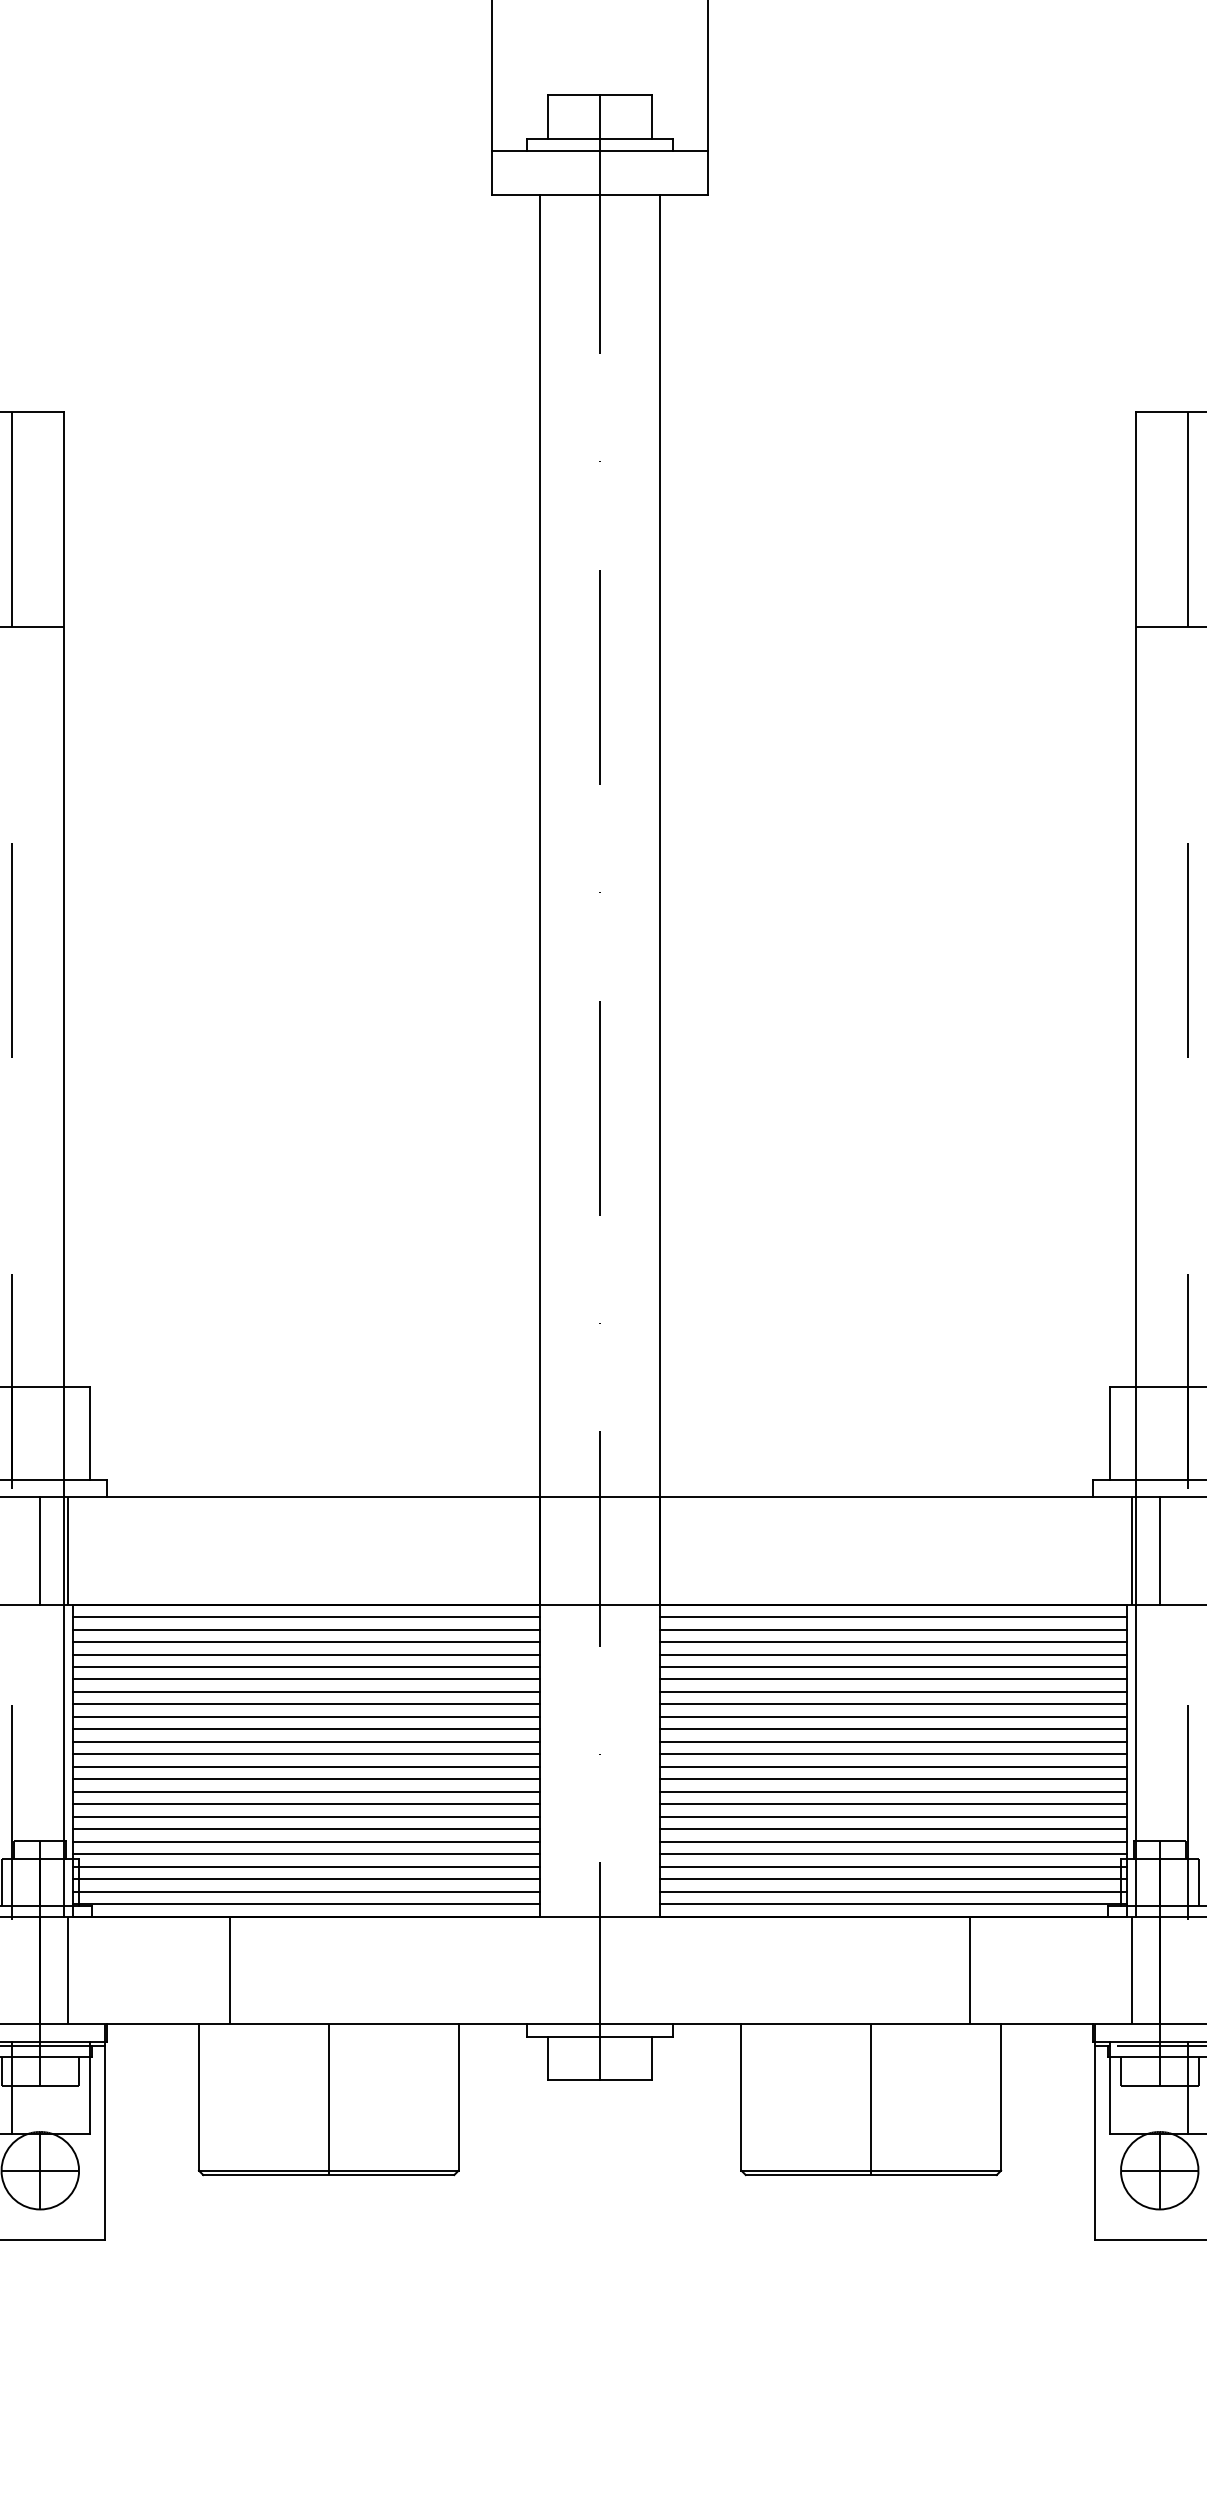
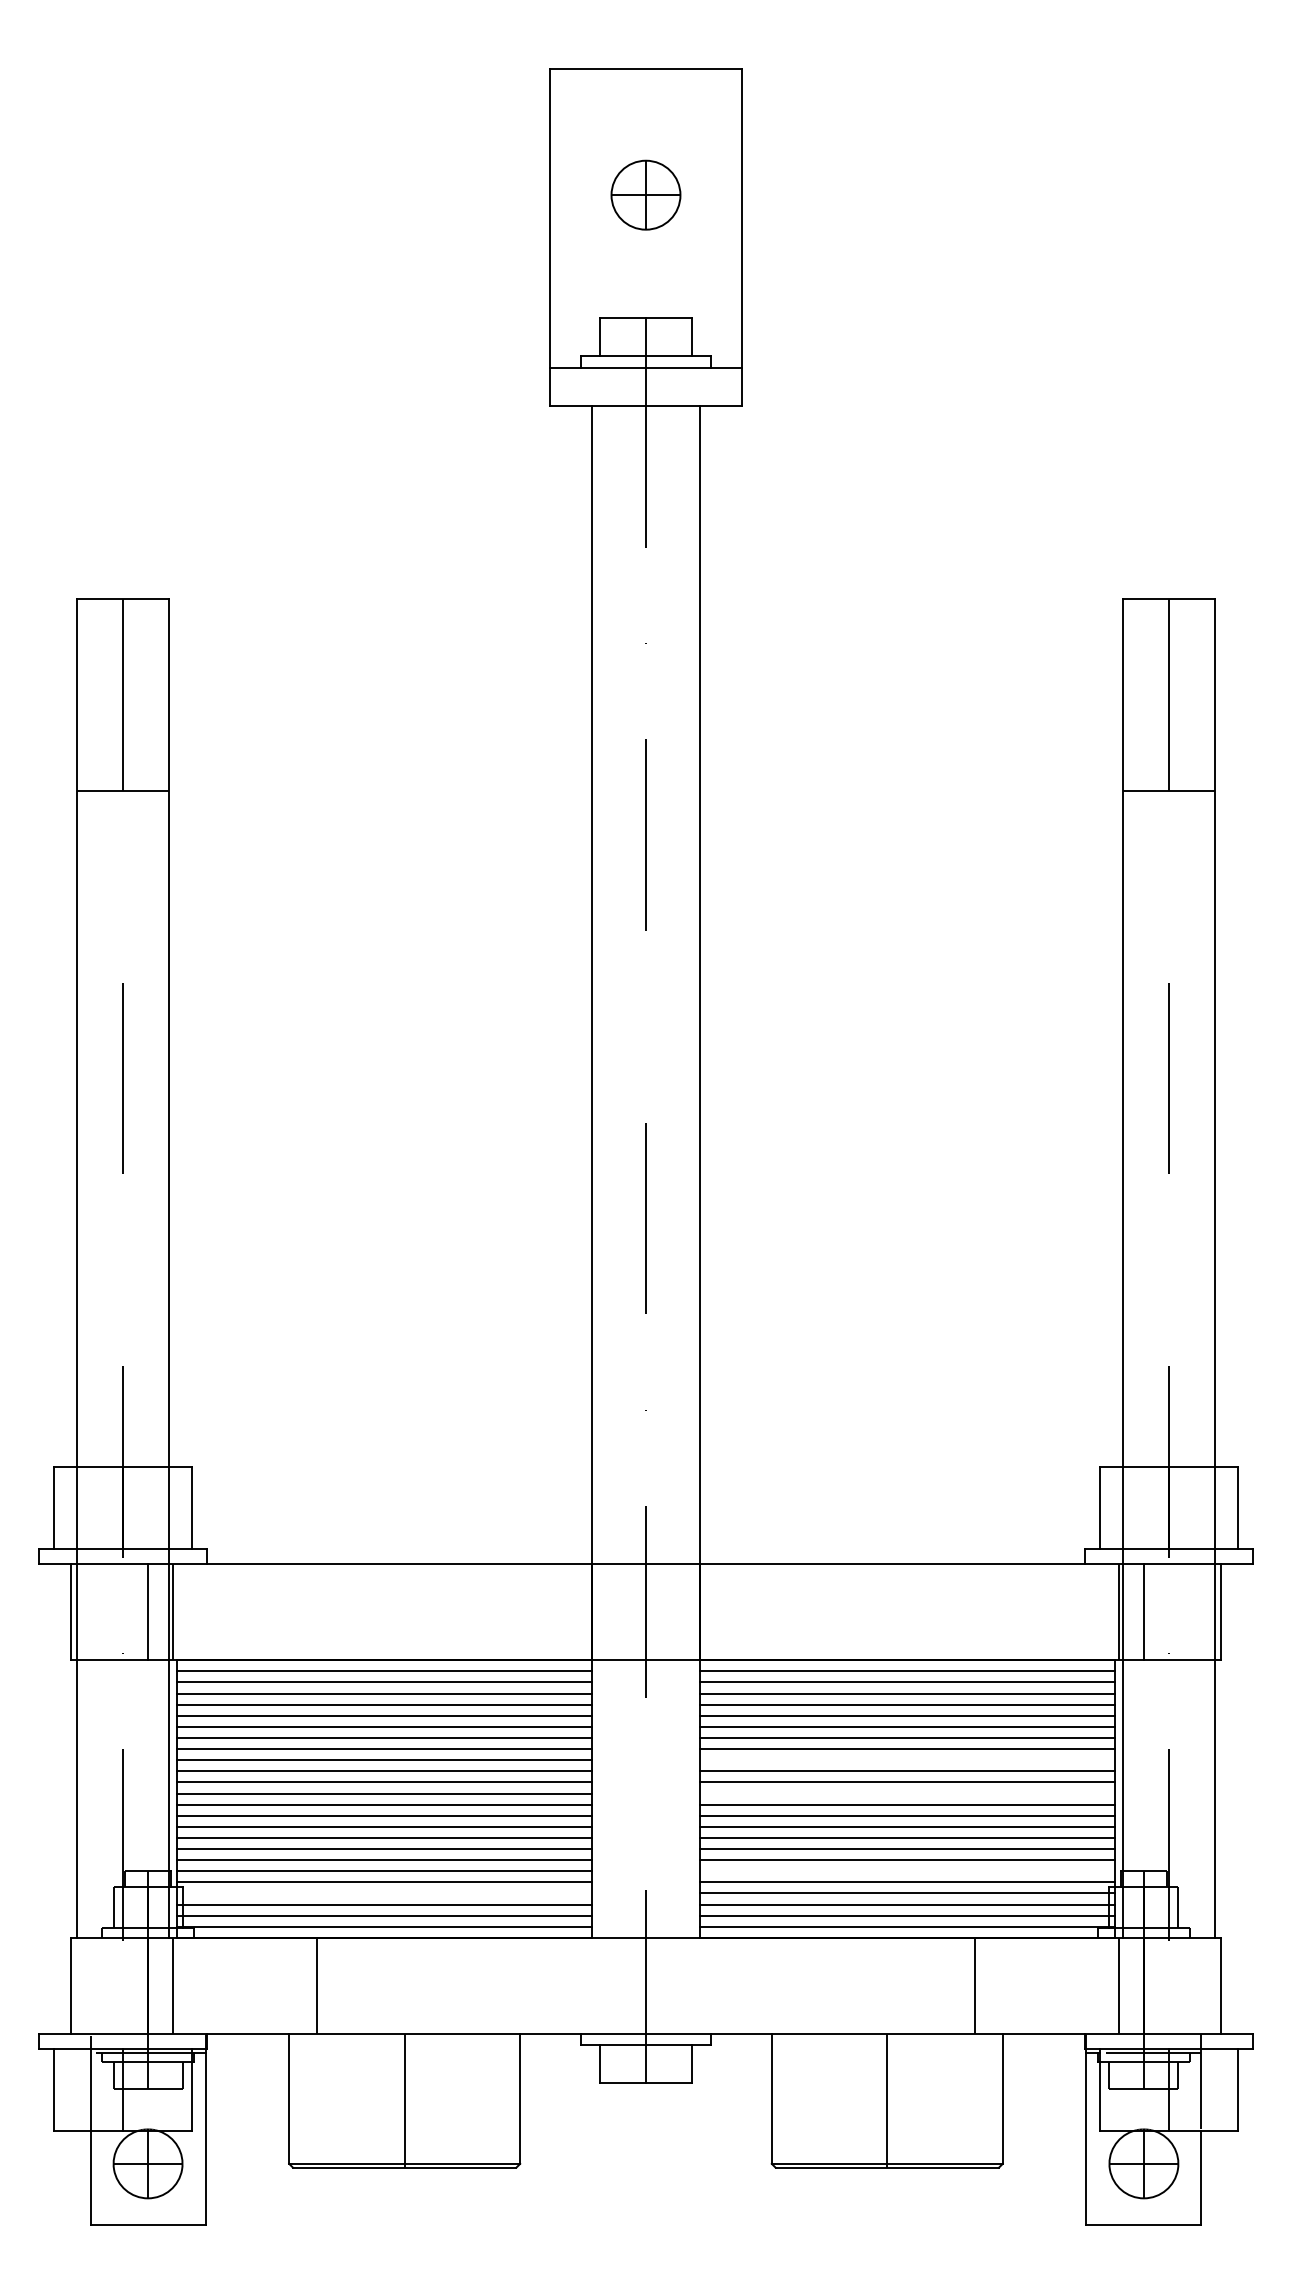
line: (893, 1717) -> (907, 1760), removed
line: (893, 1754) -> (907, 1793), removed
line: (893, 1842) -> (907, 1871), removed
line: (306, 1866) -> (384, 1893), removed

